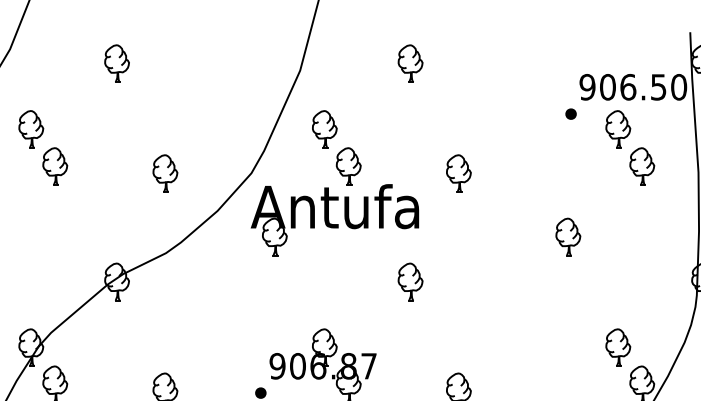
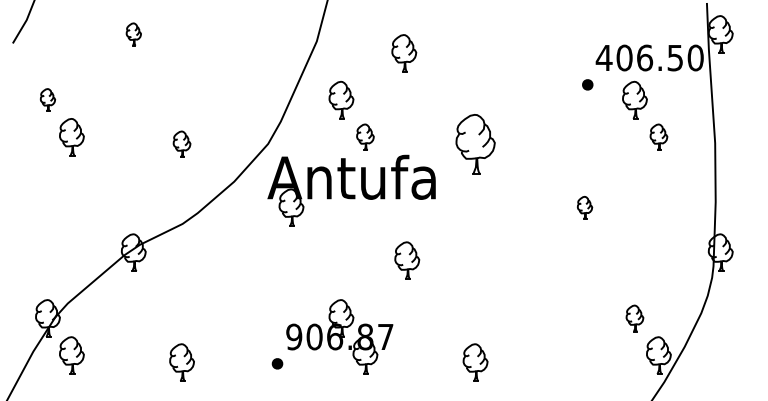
part: (116, 63) -> (133, 34), size x0.6
part: (410, 63) -> (404, 53), moved
text: (586, 86) -> (603, 57), 906.50 -> 406.50
part: (30, 128) -> (47, 99), size x0.6
part: (348, 166) -> (365, 137), size x0.7
part: (641, 166) -> (658, 137), size x0.7
part: (164, 173) -> (181, 144), size x0.7
part: (458, 173) -> (475, 144), size x1.6
part: (567, 236) -> (584, 207), size x0.6
part: (410, 281) -> (407, 260), moved
part: (617, 347) -> (634, 318), size x0.7

